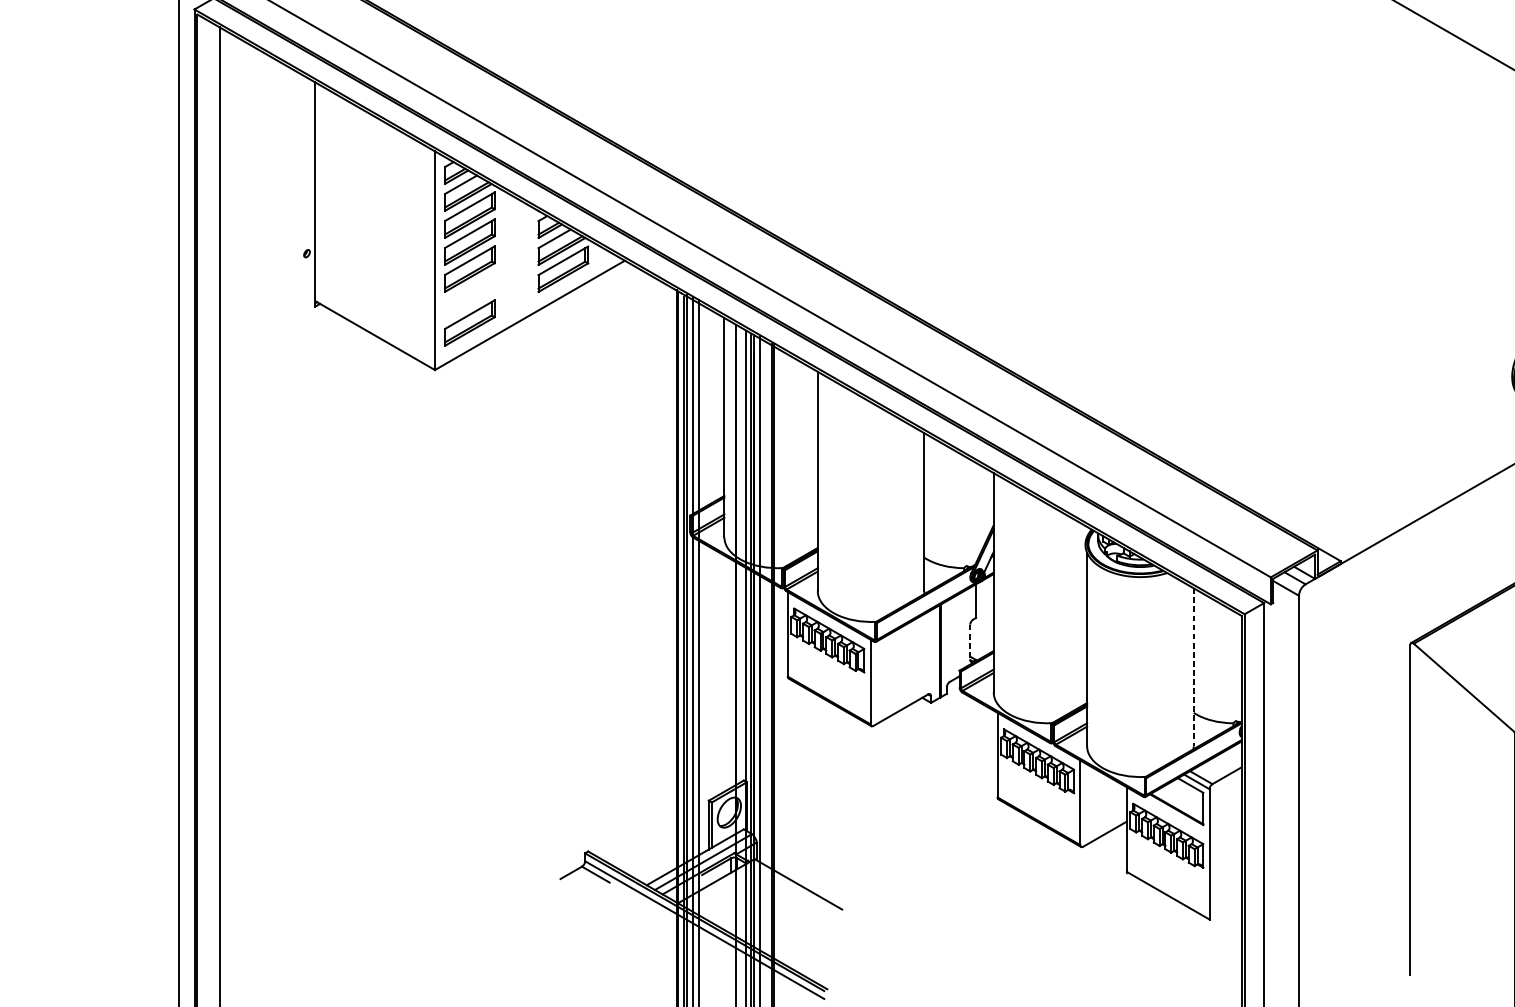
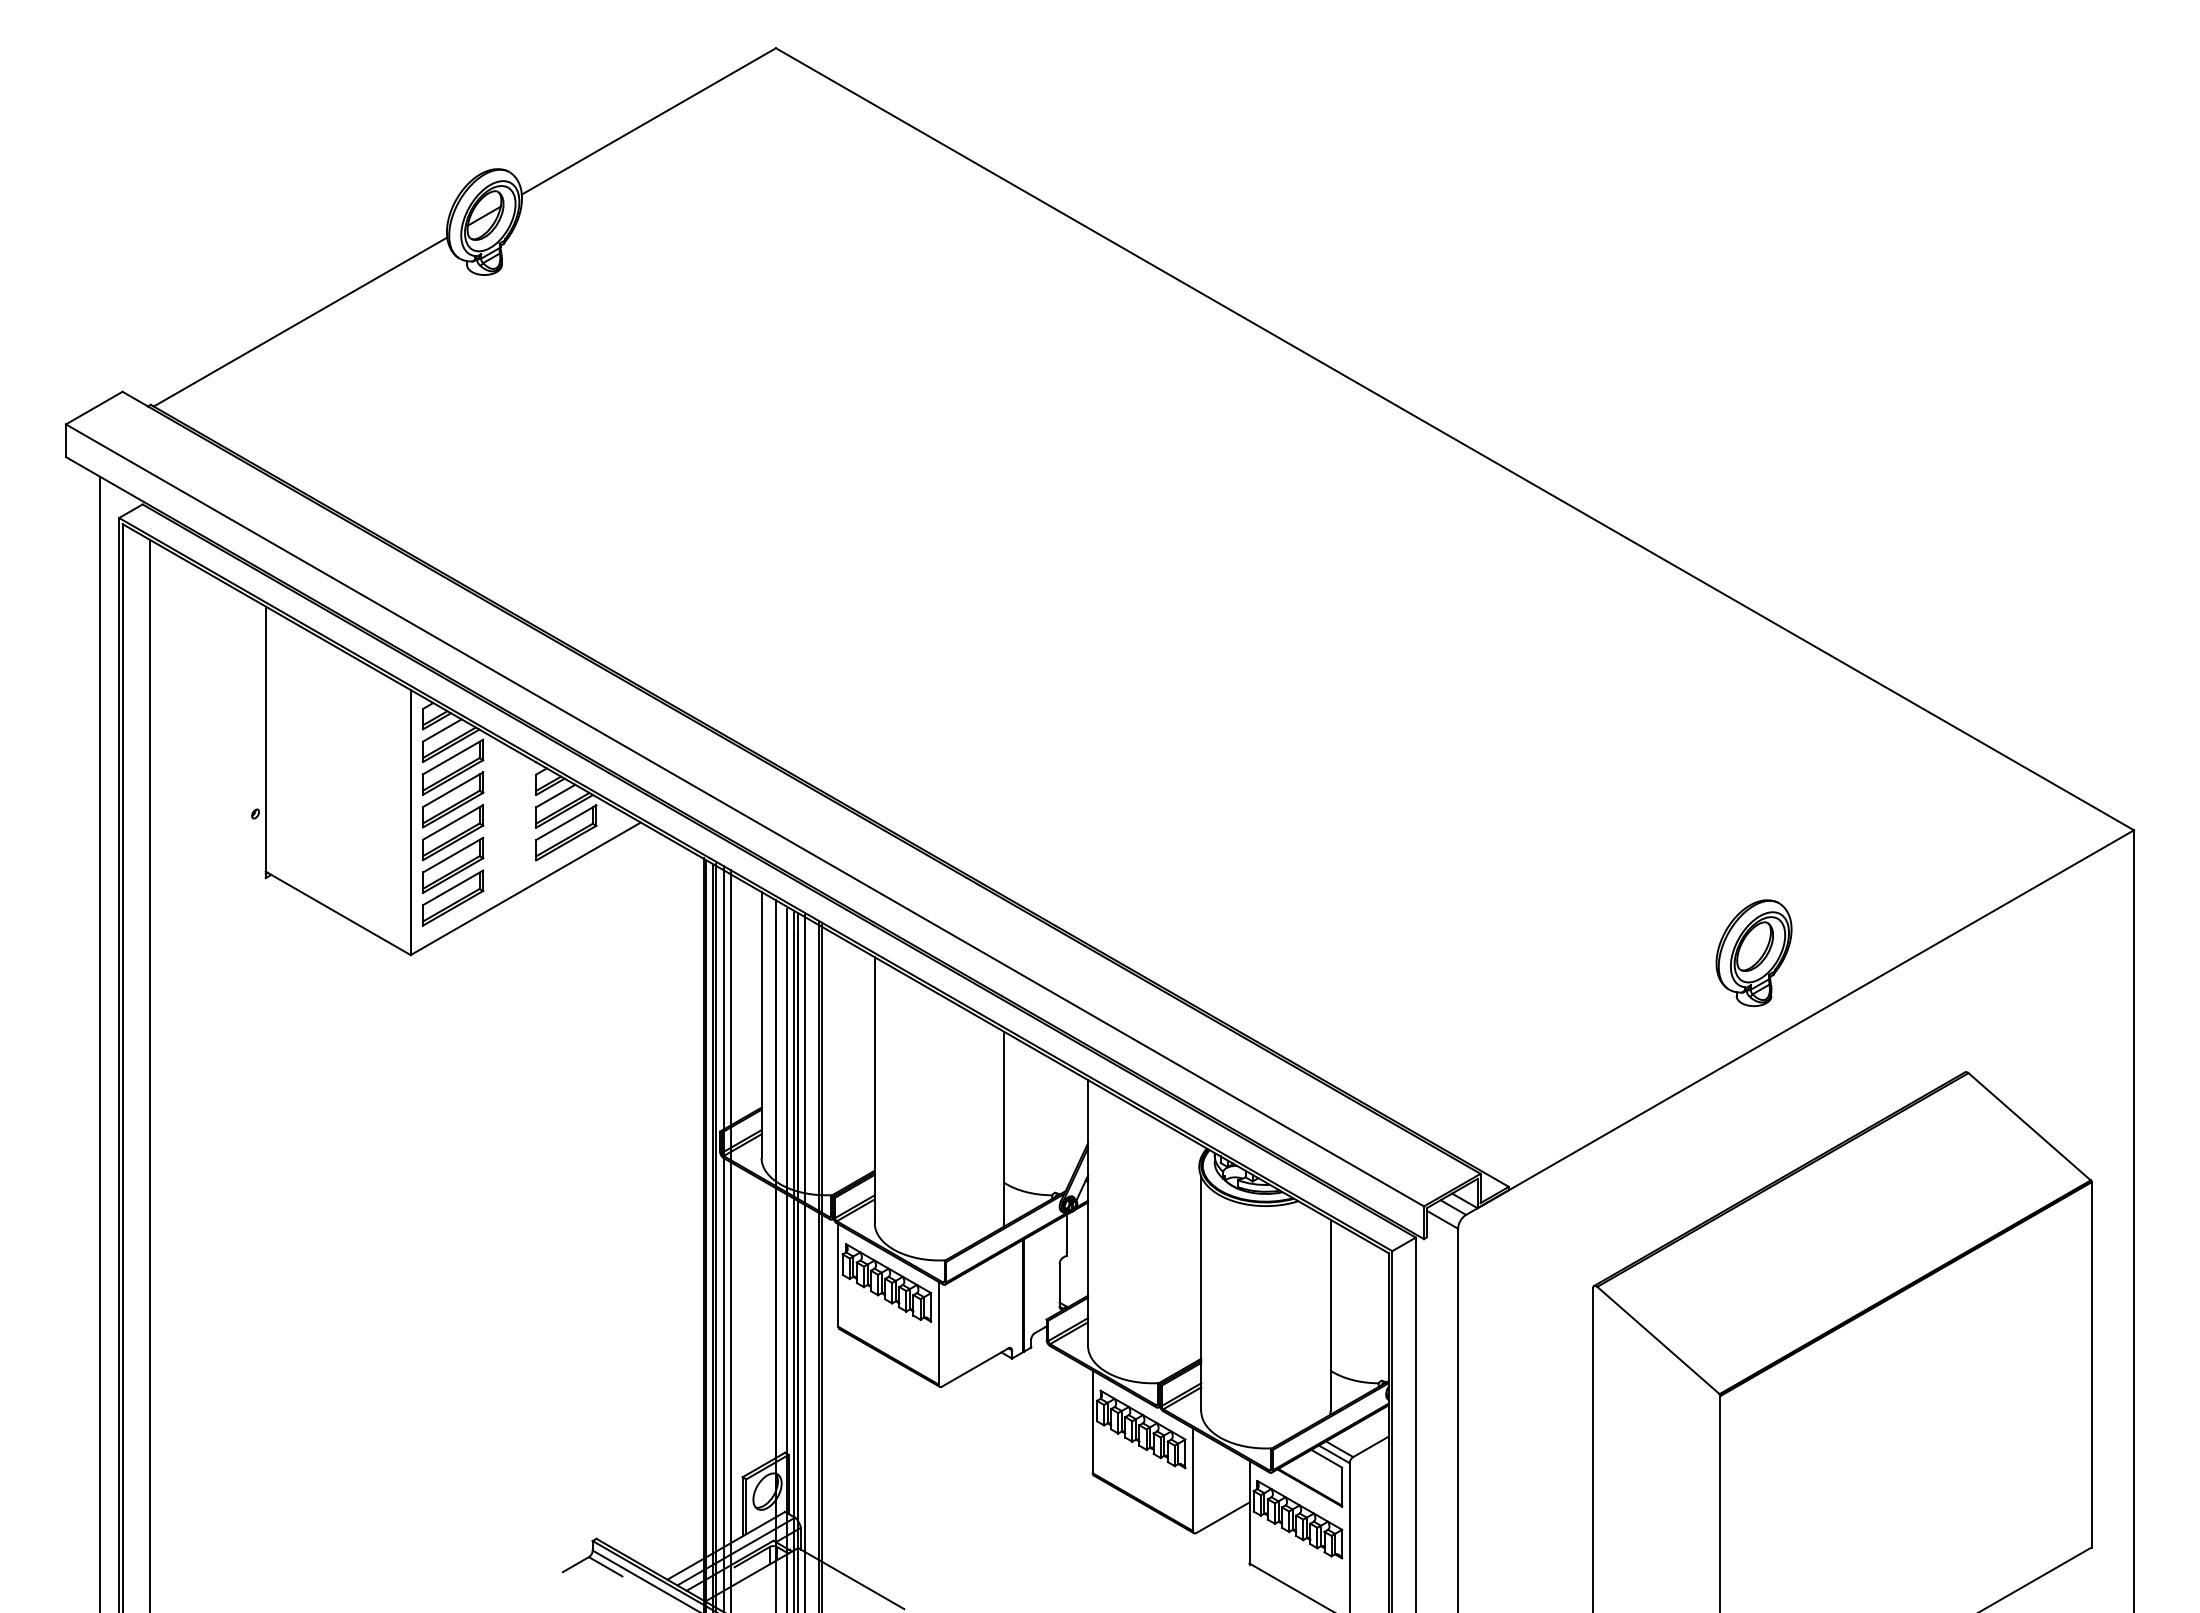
part: (470, 295) -> (453, 864), added
line: (970, 642) -> (1059, 1285), dashed -> solid
line: (1193, 667) -> (1330, 1315), dashed -> solid

